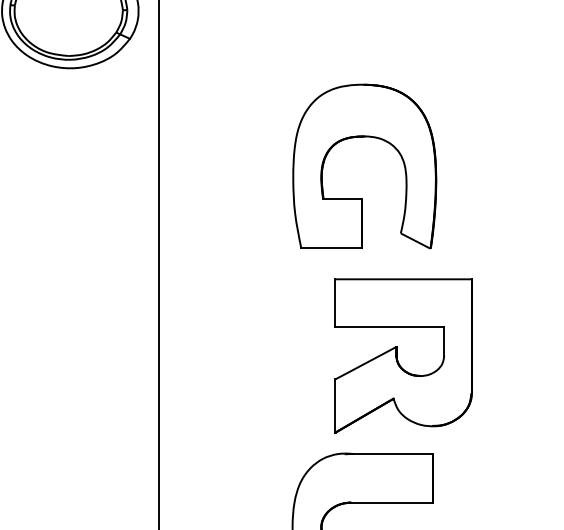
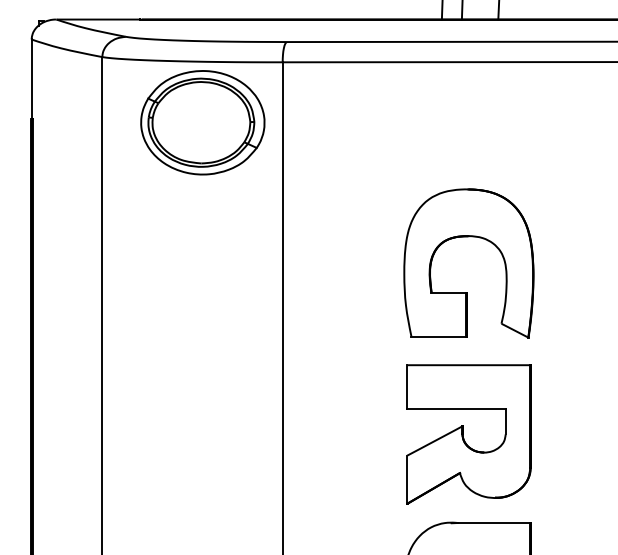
part: (403, 356) -> (468, 434), moved

